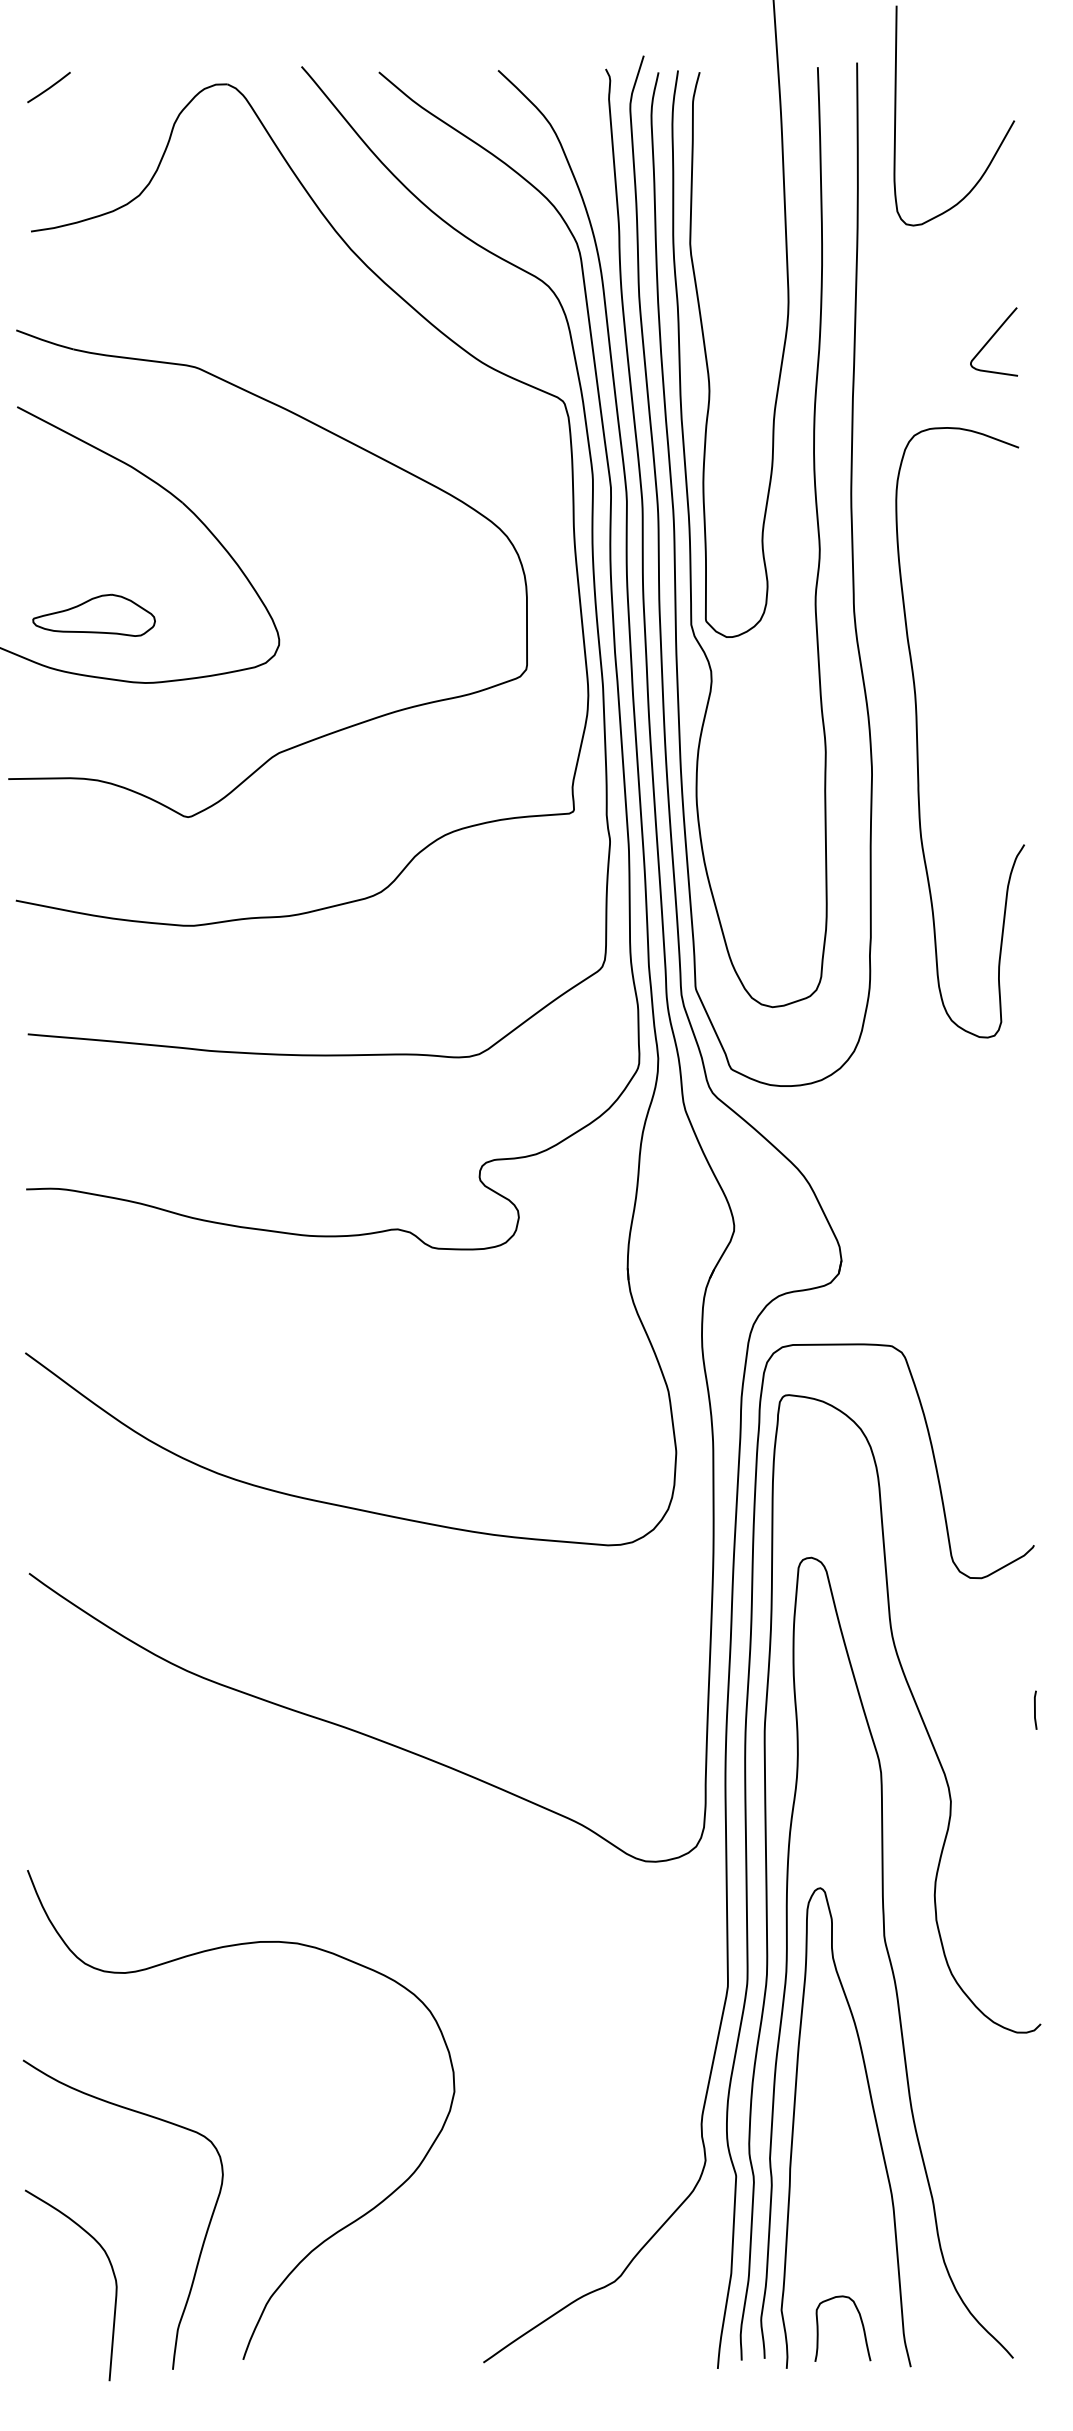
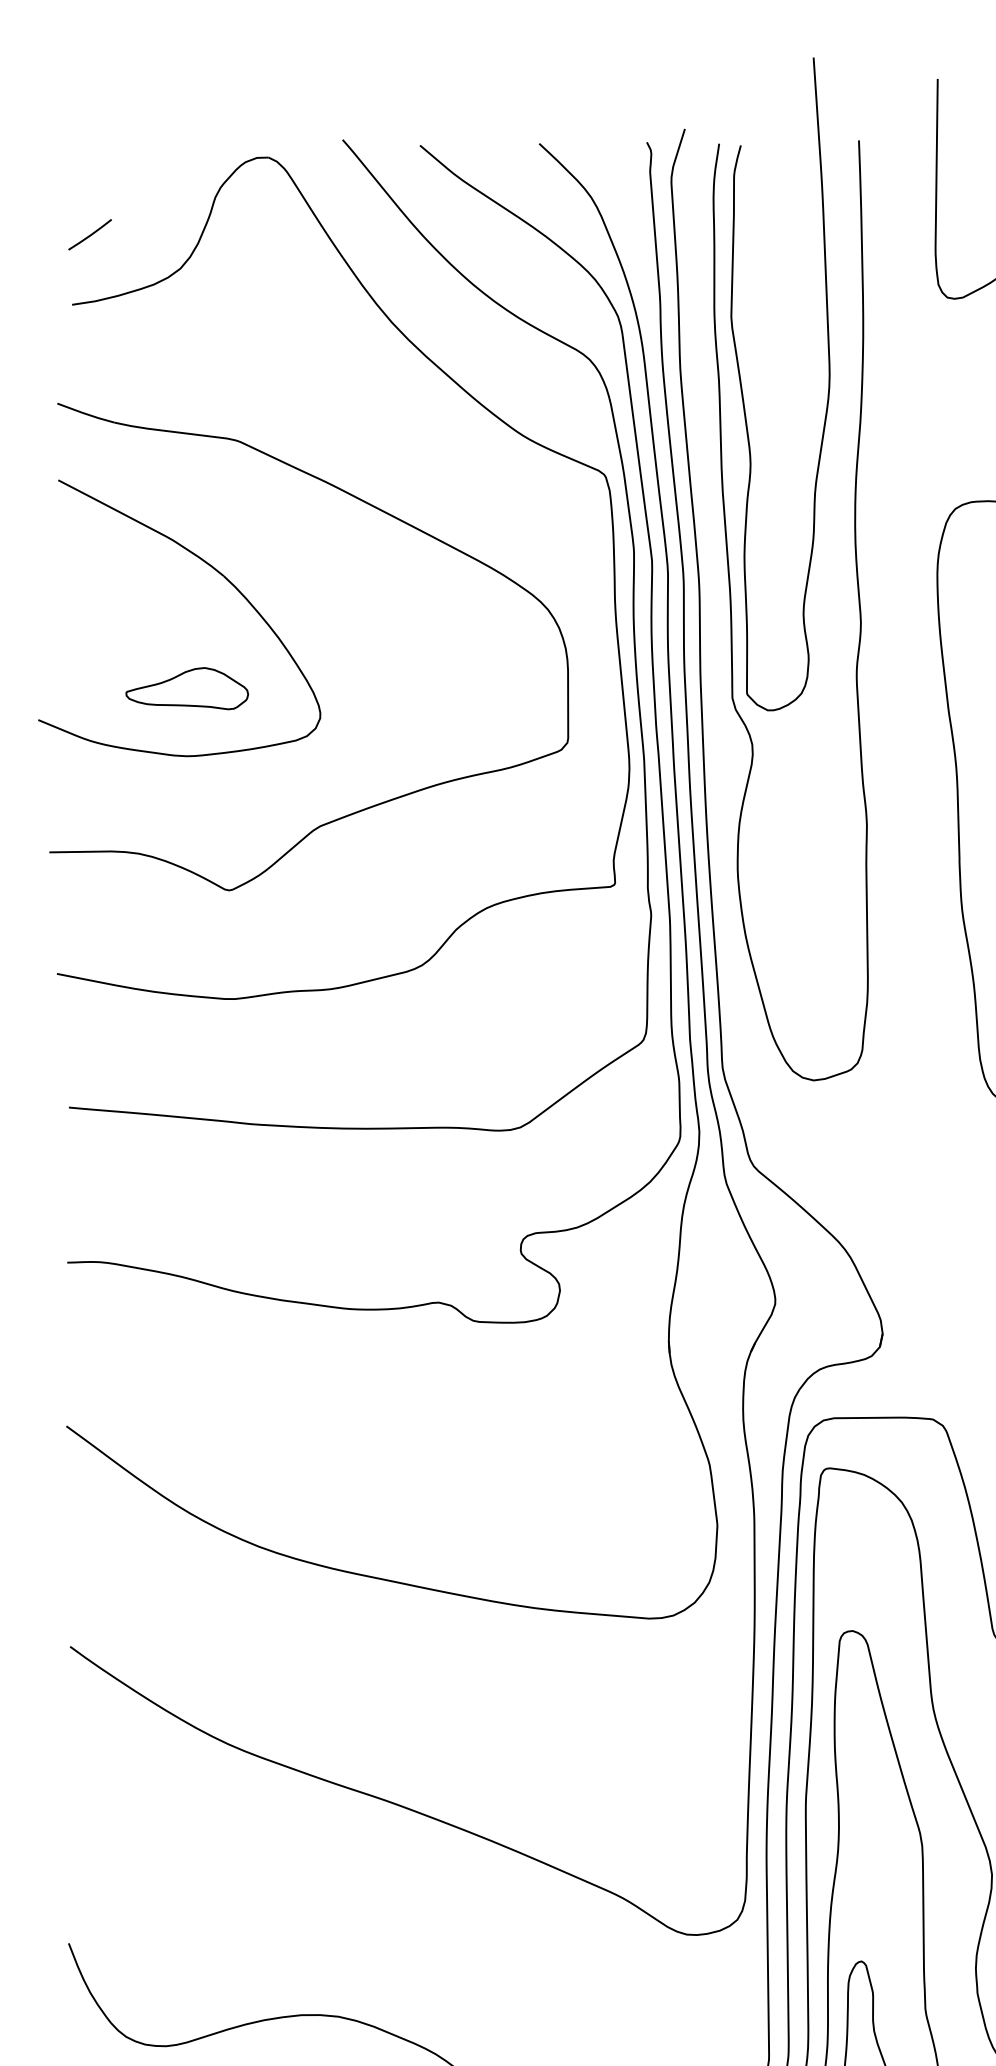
line: (48, 87) -> (89, 234), moved
curve: (676, 584) -> (717, 657), removed
part: (93, 614) -> (186, 687), moved

